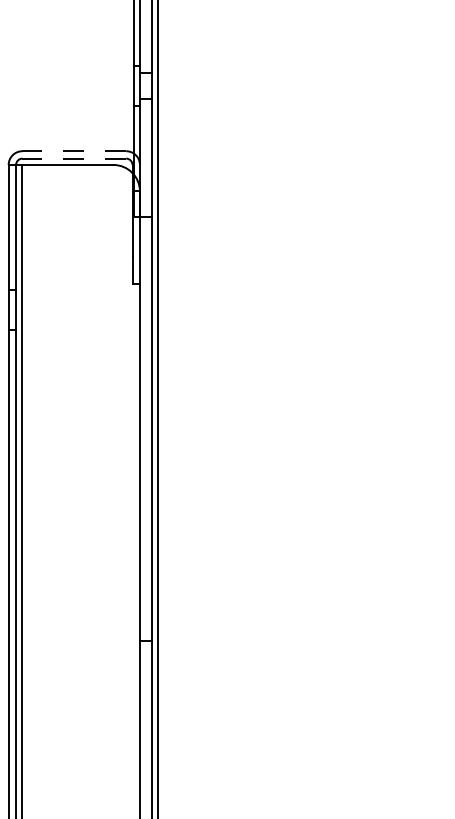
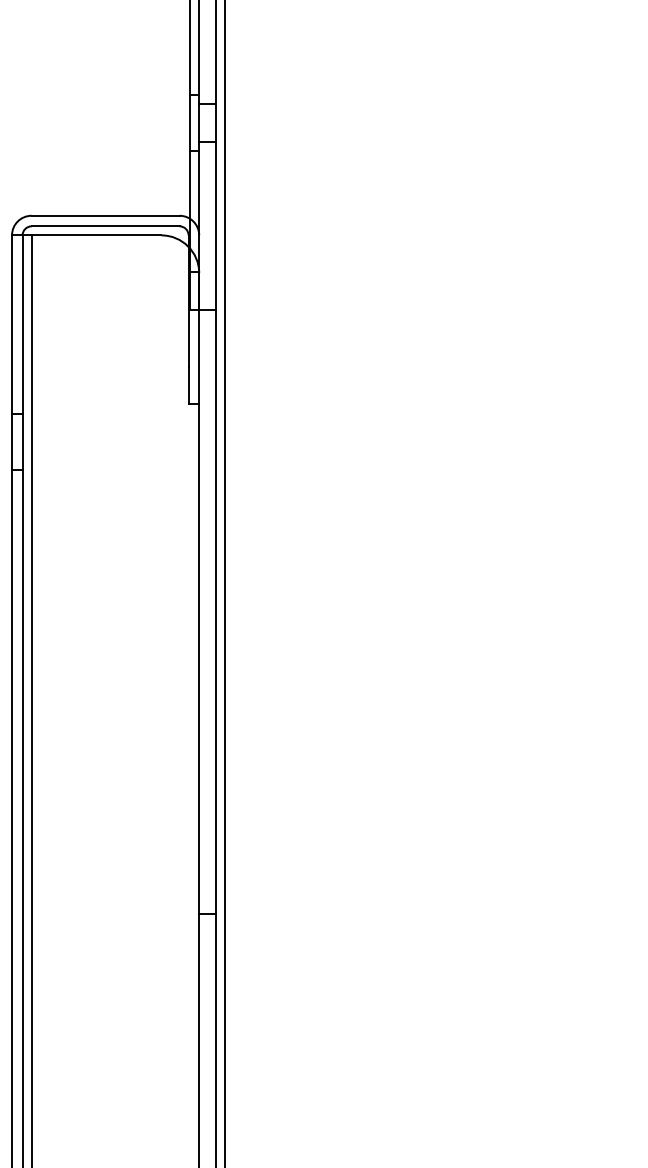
line: (74, 151) -> (105, 215), dashed -> solid
line: (74, 158) -> (105, 226), dashed -> solid

